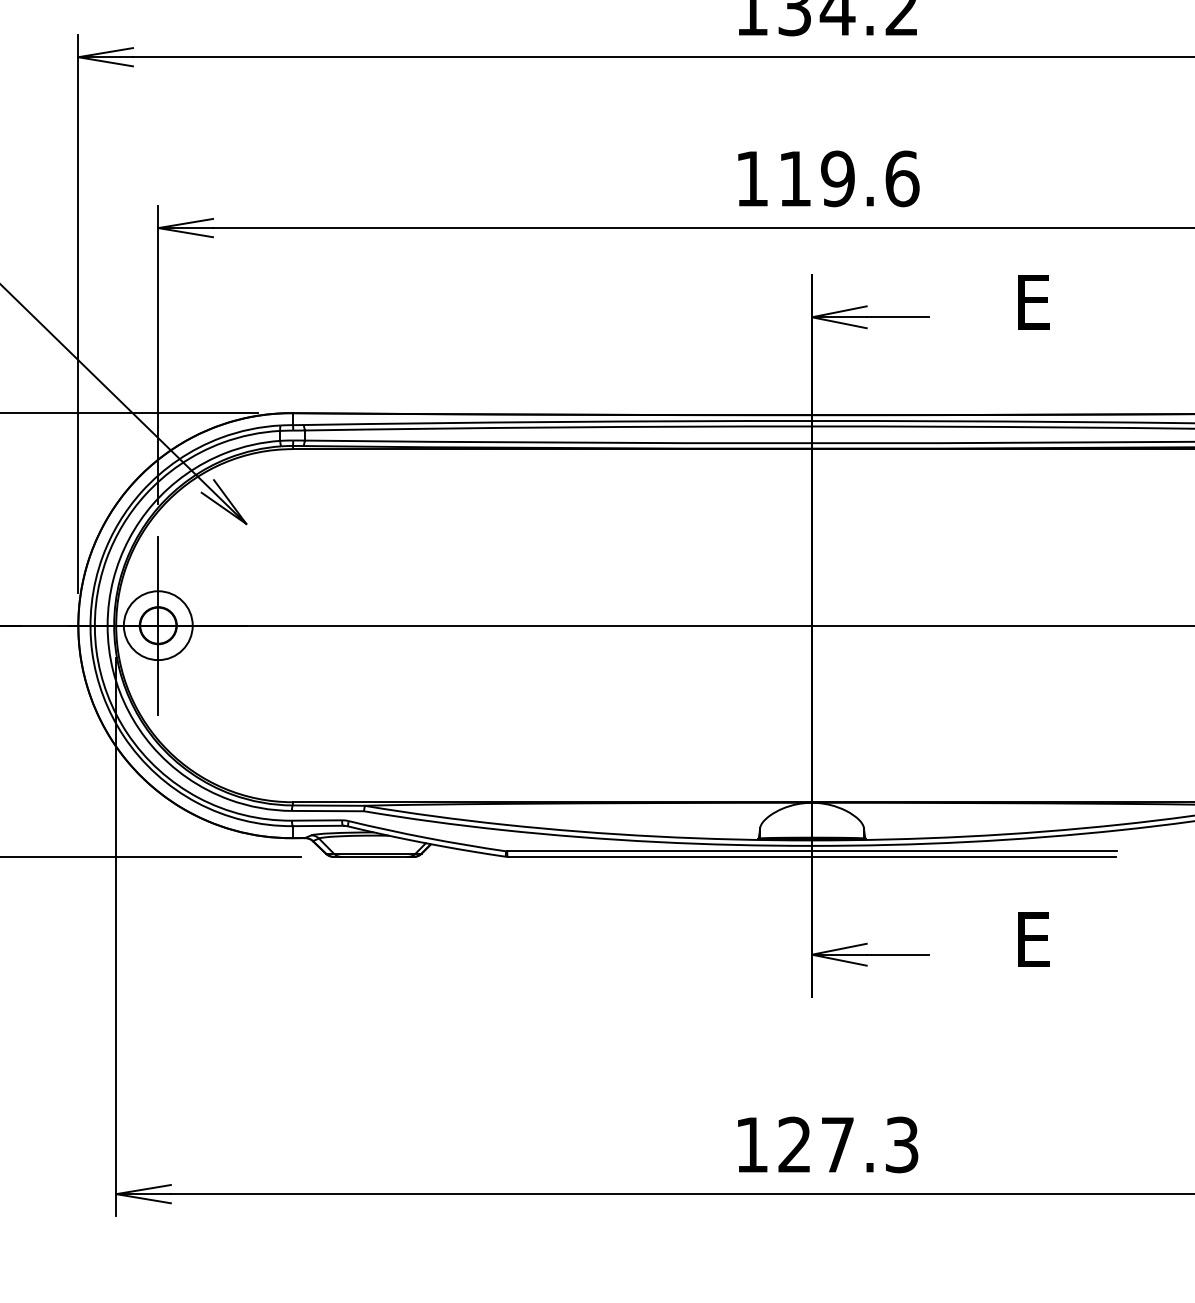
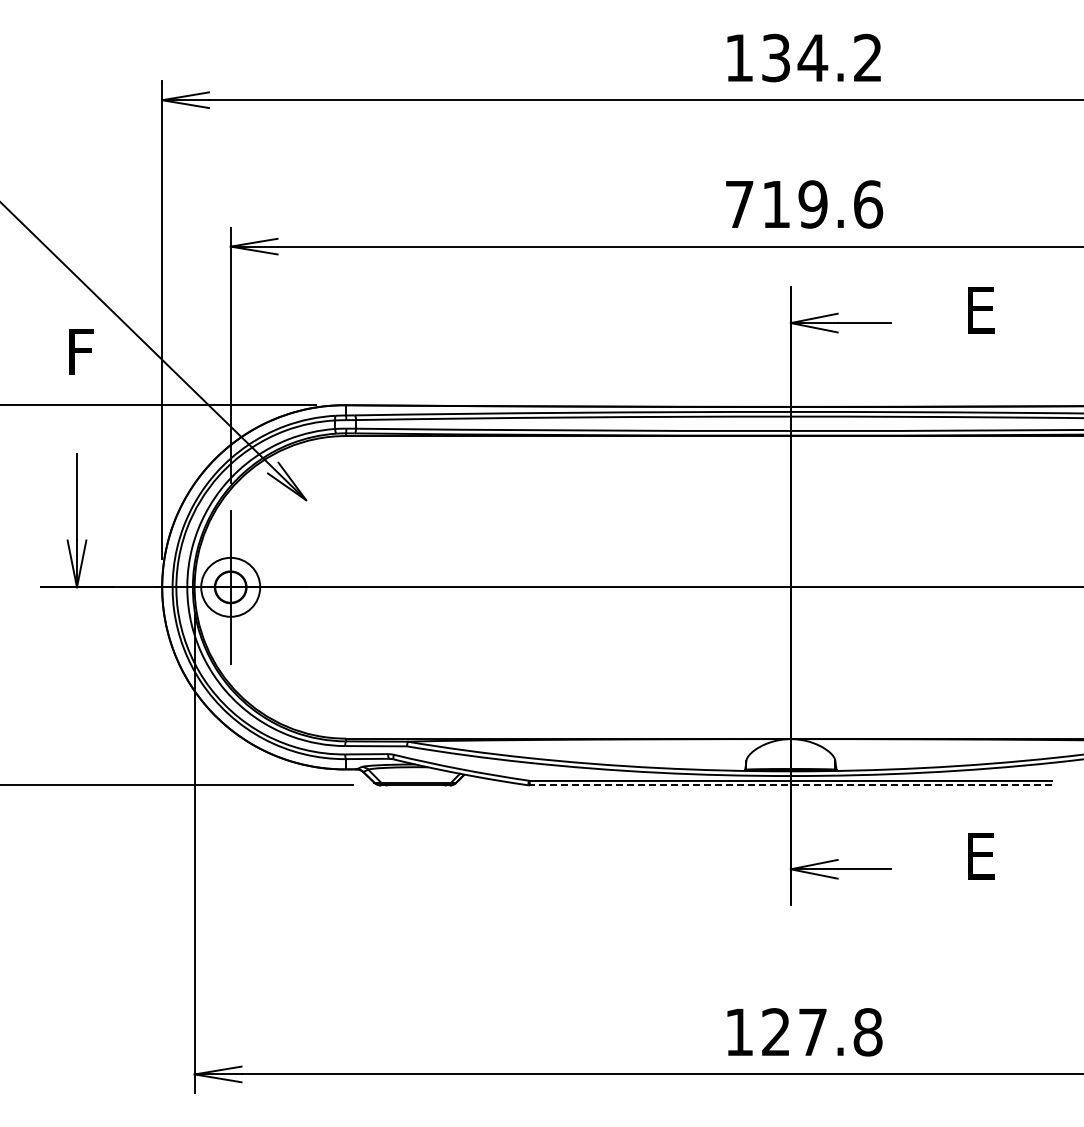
text: (752, 178) -> (739, 204), 119.6 -> 719.6
line: (811, 856) -> (790, 785), solid -> dashed
text: (901, 1145) -> (867, 1032), 127.3 -> 127.8

